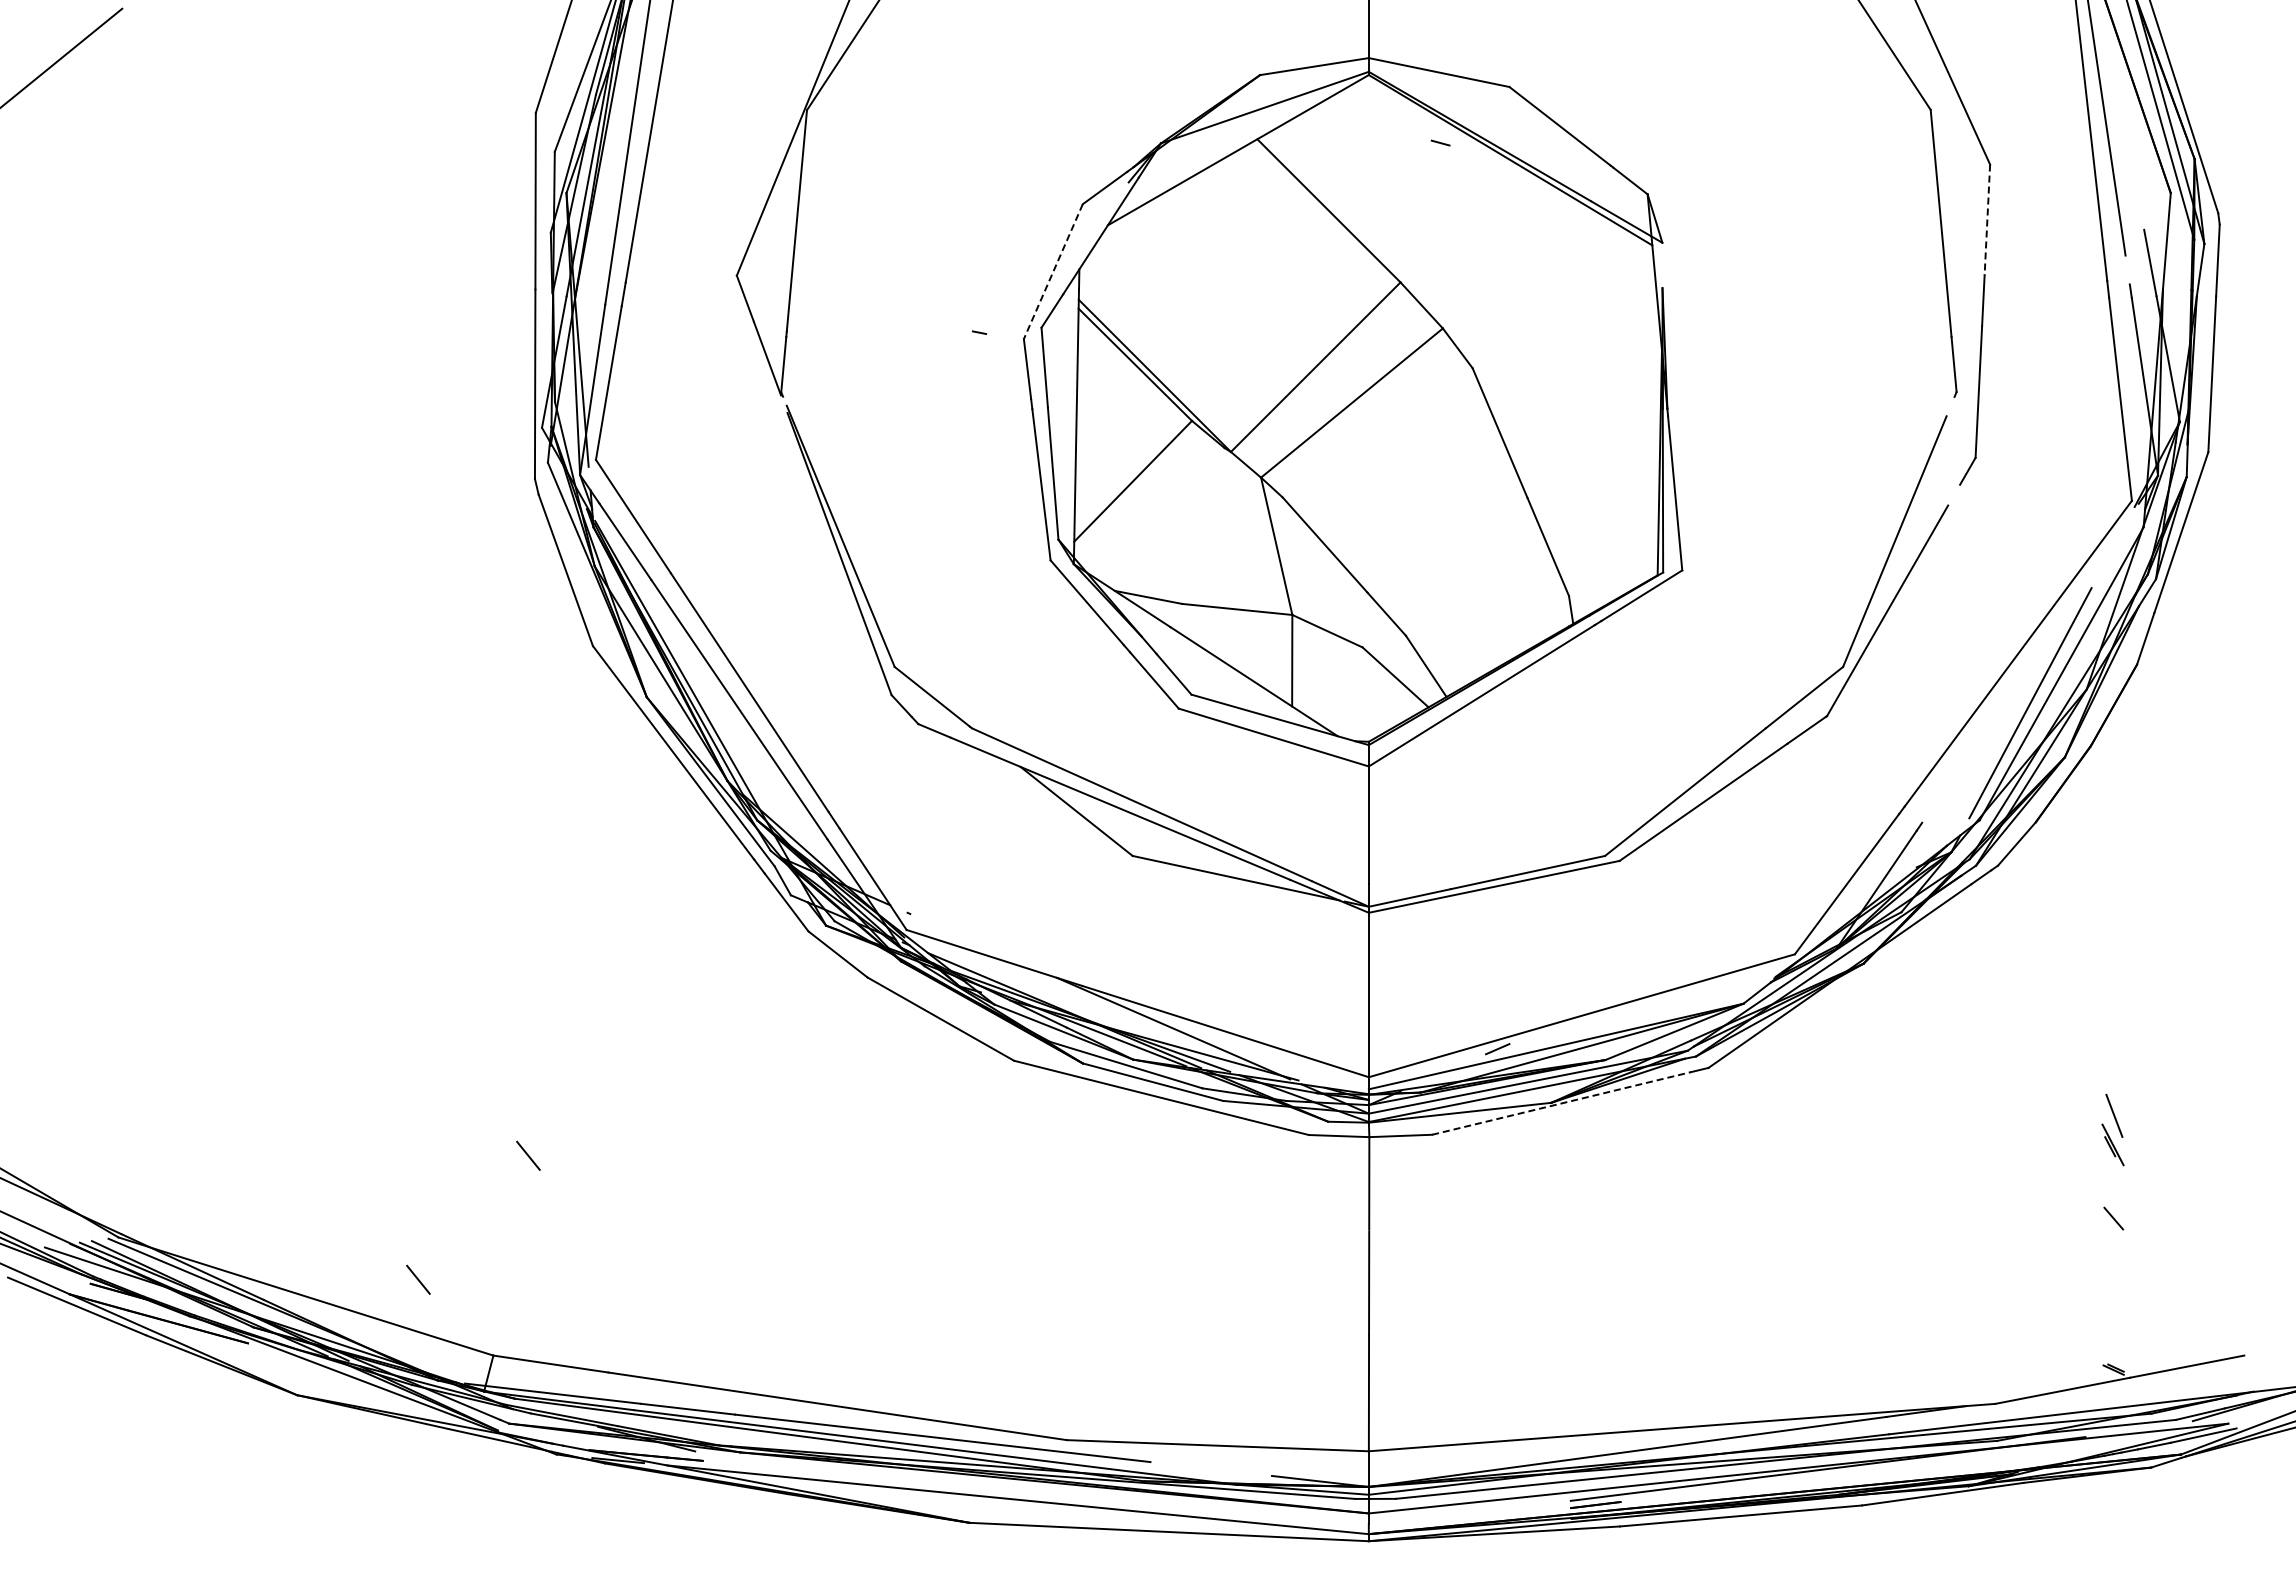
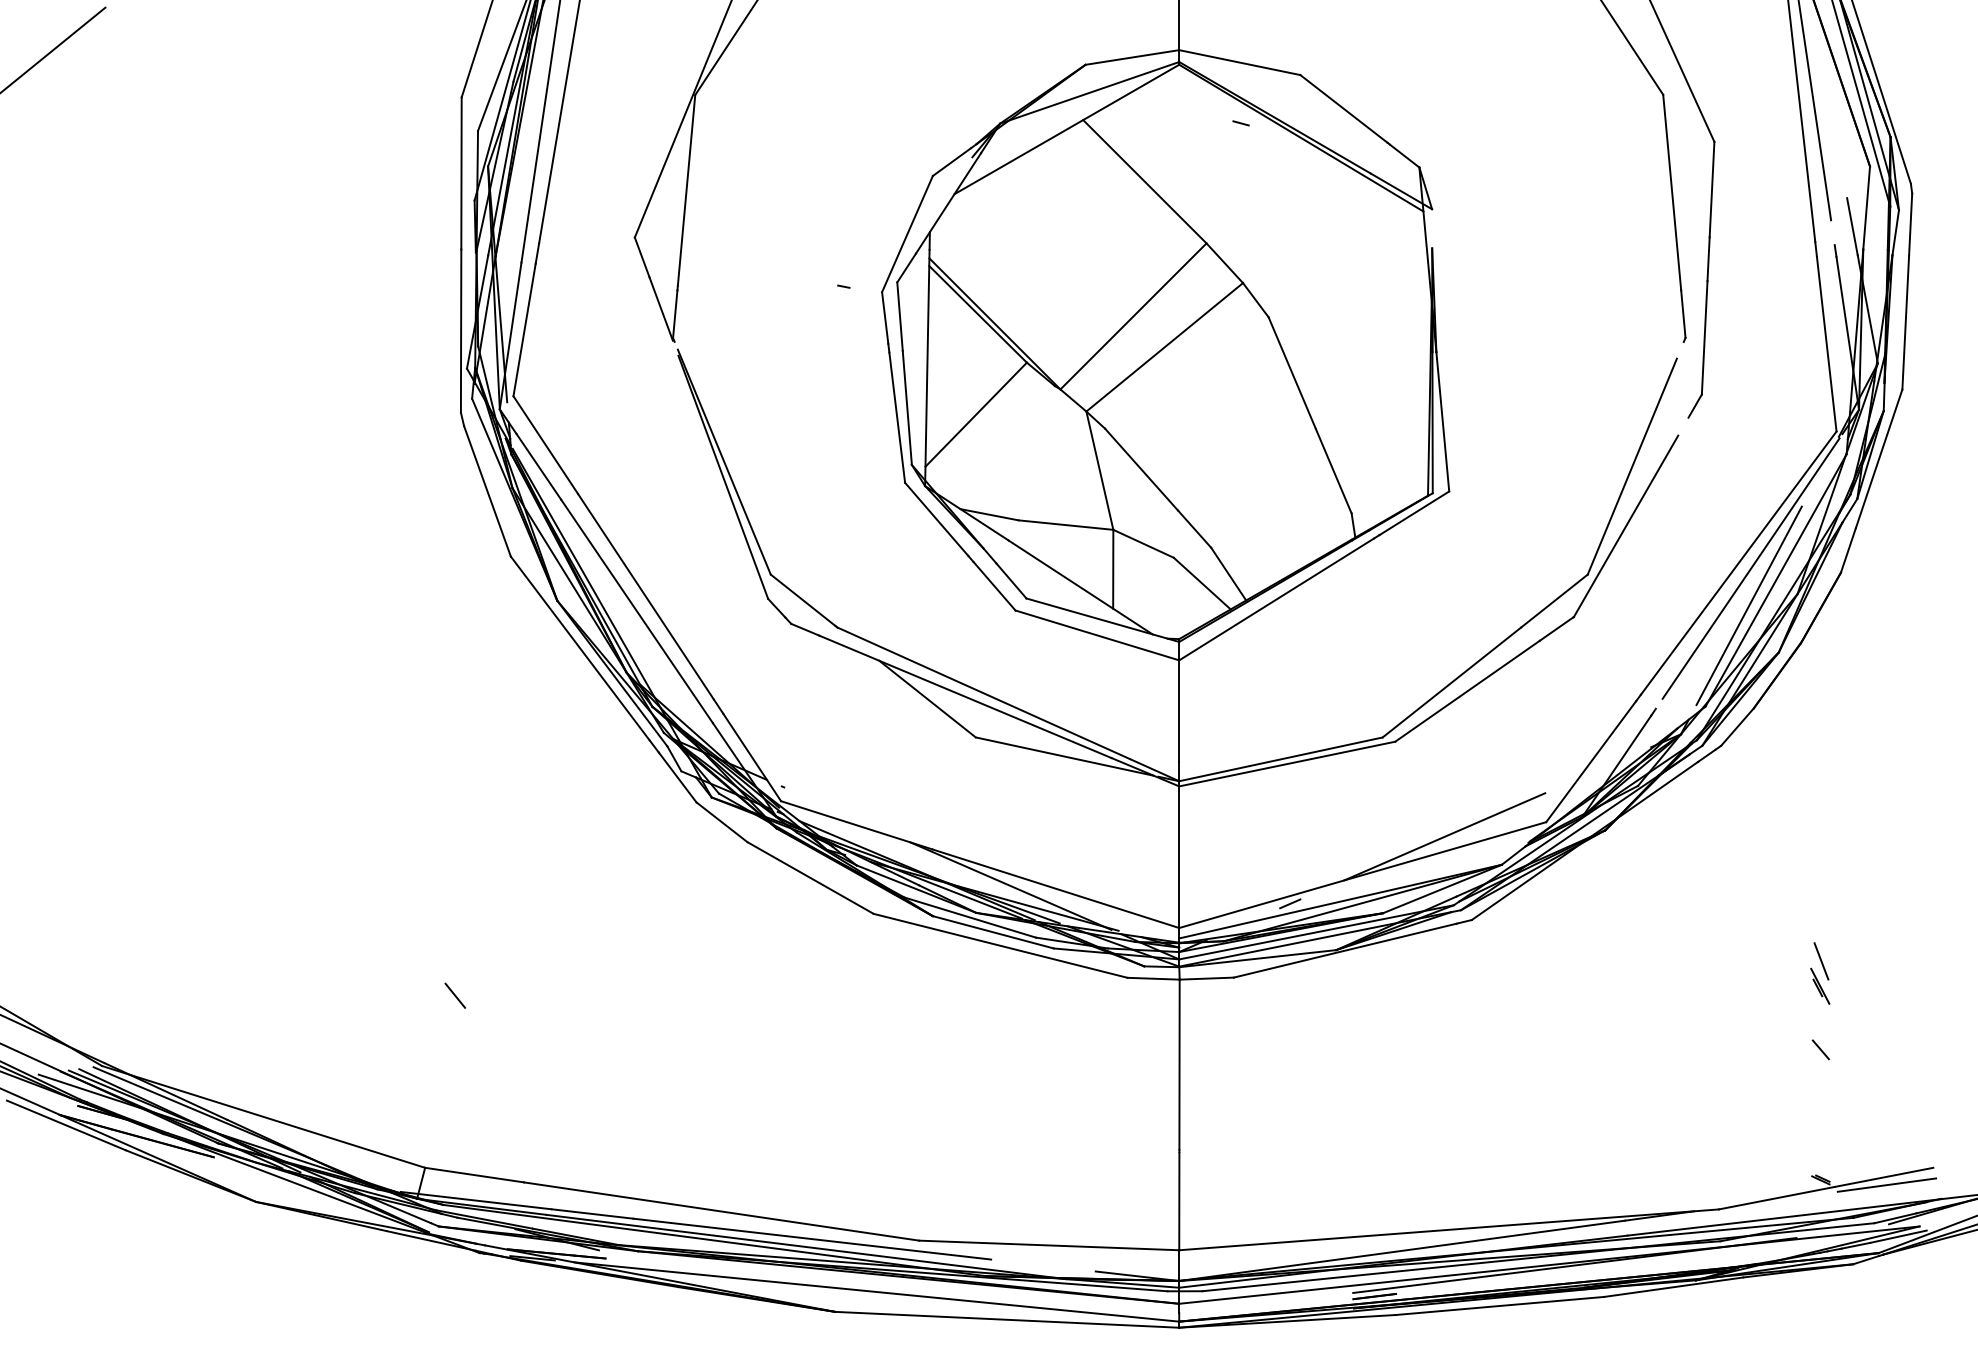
line: (1987, 220) -> (1712, 190), dashed -> solid
line: (1053, 271) -> (907, 233), dashed -> solid
line: (2032, 659) -> (1750, 568), added
line: (1676, 970) -> (1444, 836), added
line: (1562, 1103) -> (1346, 950), dashed -> solid
line: (418, 1279) -> (360, 1102), removed
line: (2190, 1375) -> (1887, 1184), added

